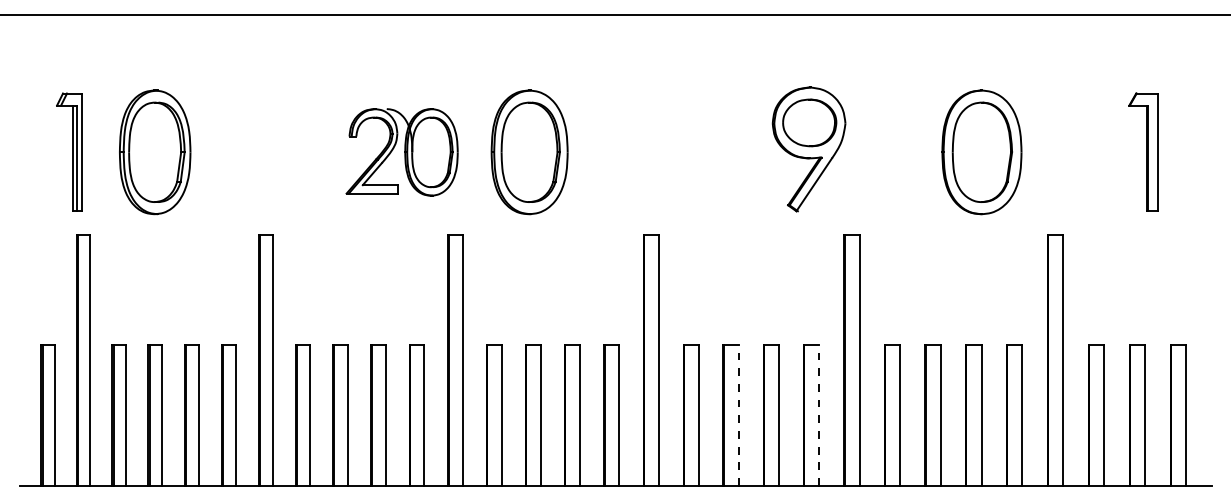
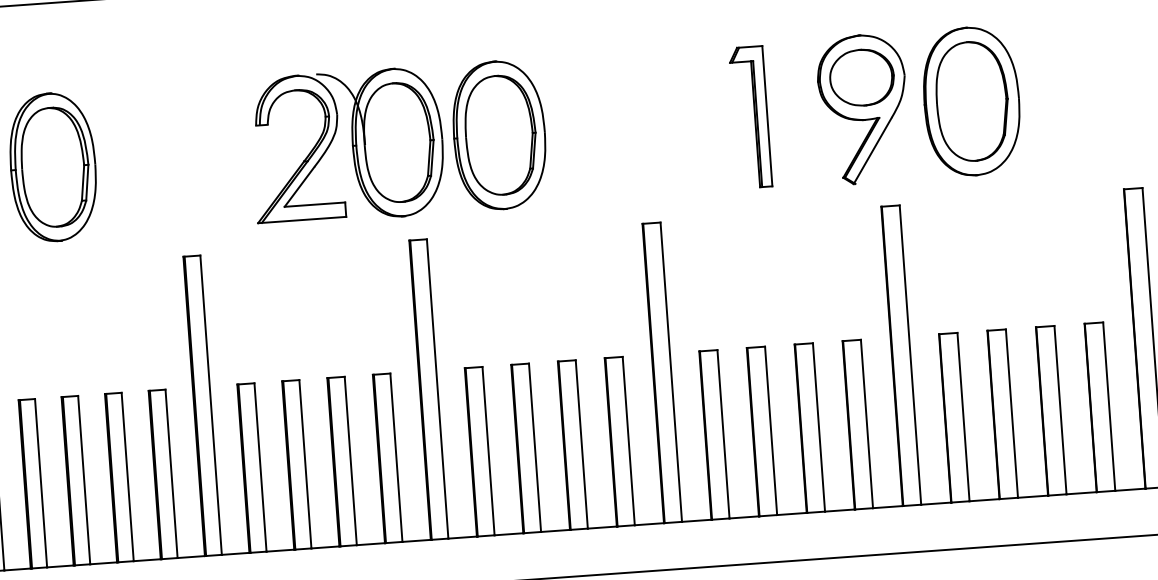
part: (808, 149) -> (862, 109), moved
part: (739, 151) -> (749, 116), added
part: (401, 152) -> (346, 146), size x1.43
part: (981, 152) -> (971, 101), moved
line: (738, 415) -> (770, 431), dashed -> solid
line: (819, 415) -> (867, 424), dashed -> solid

